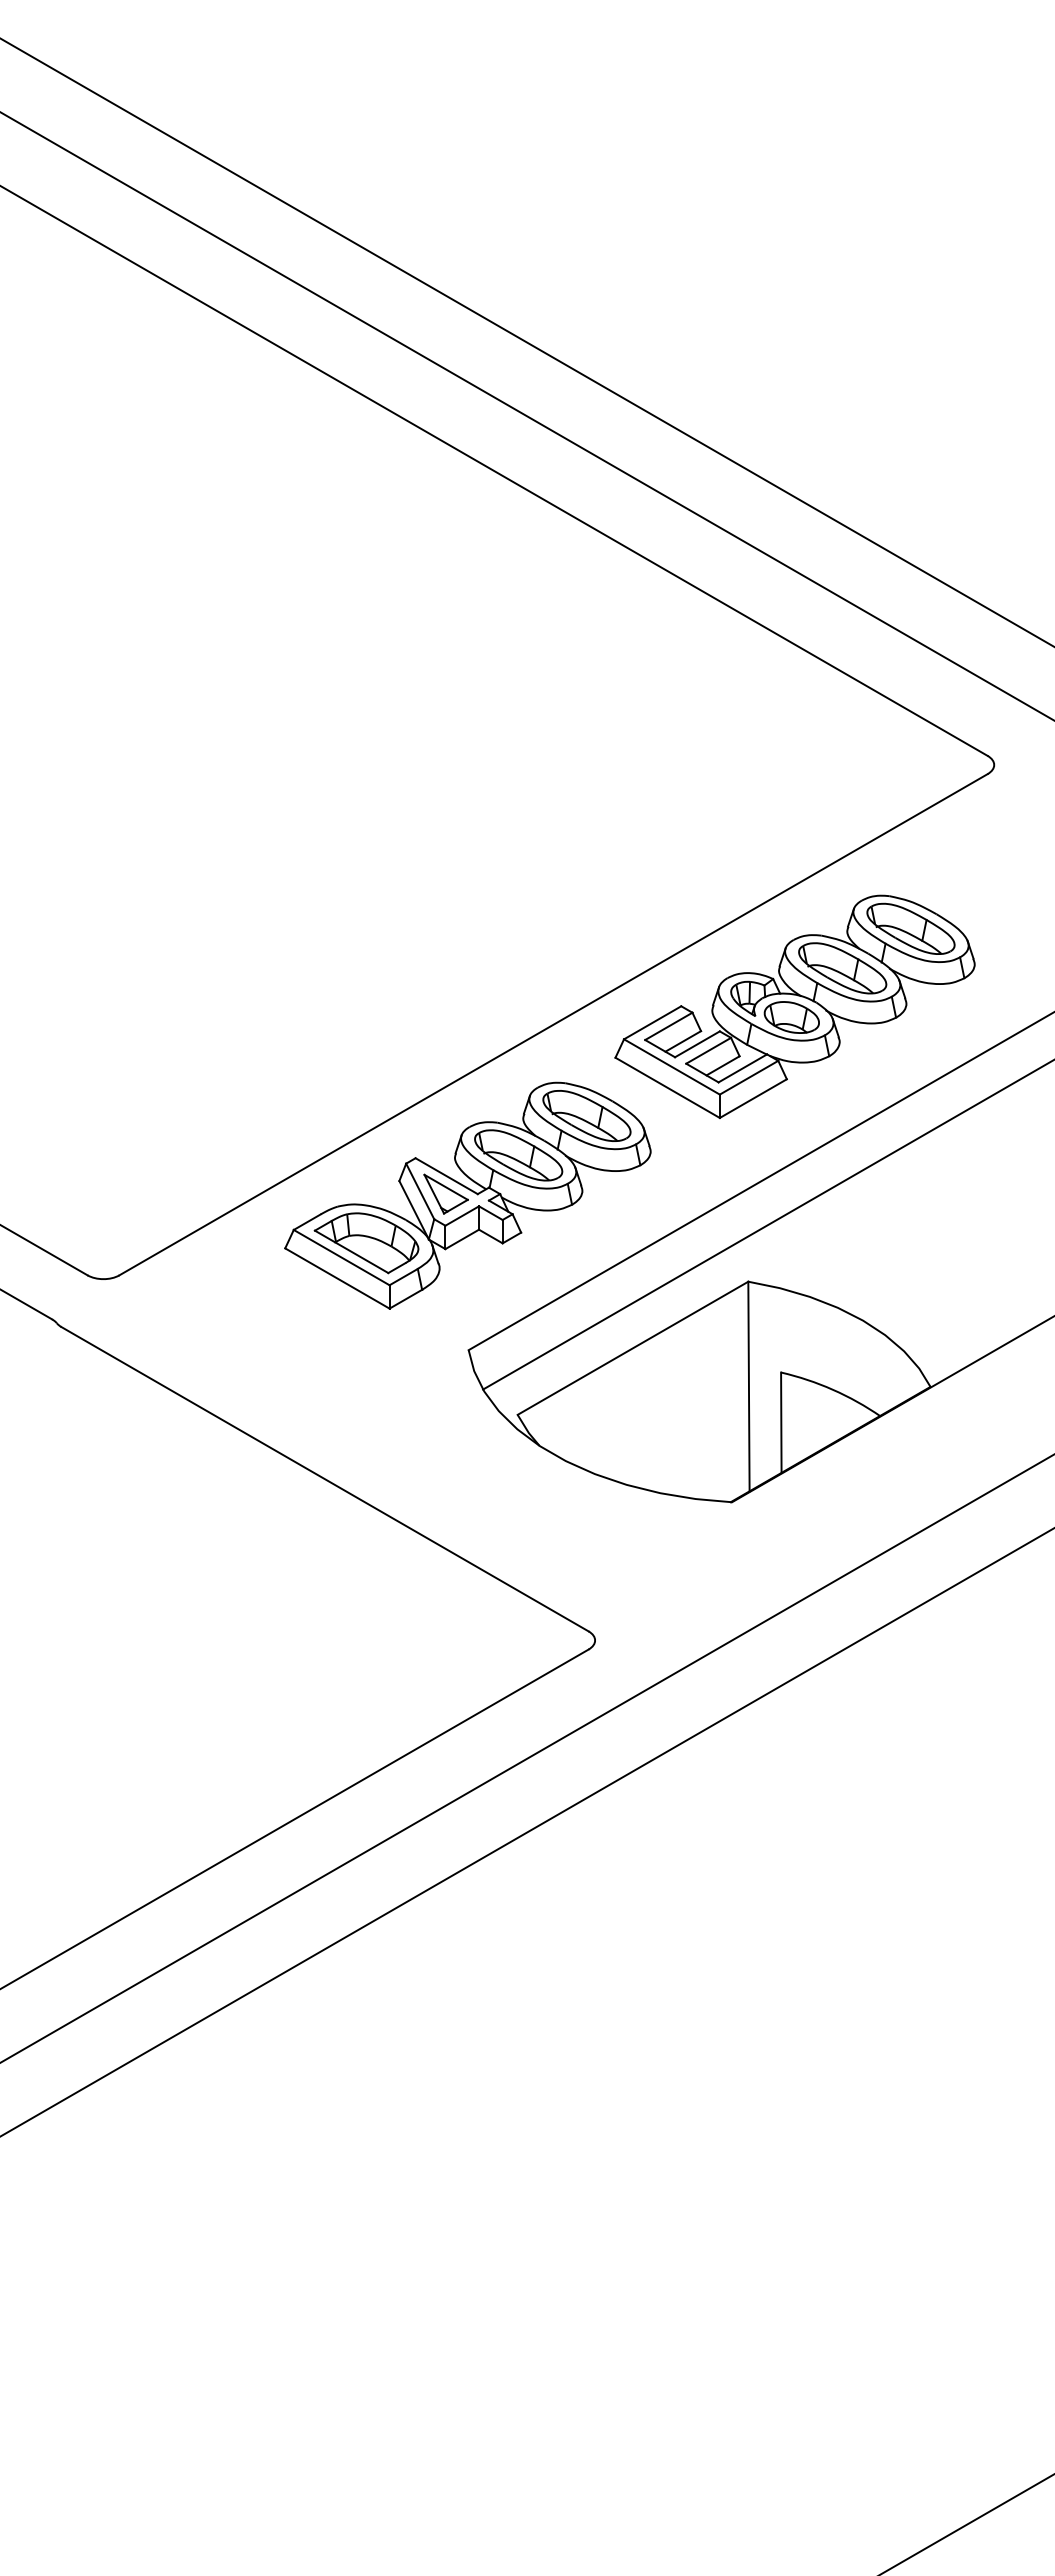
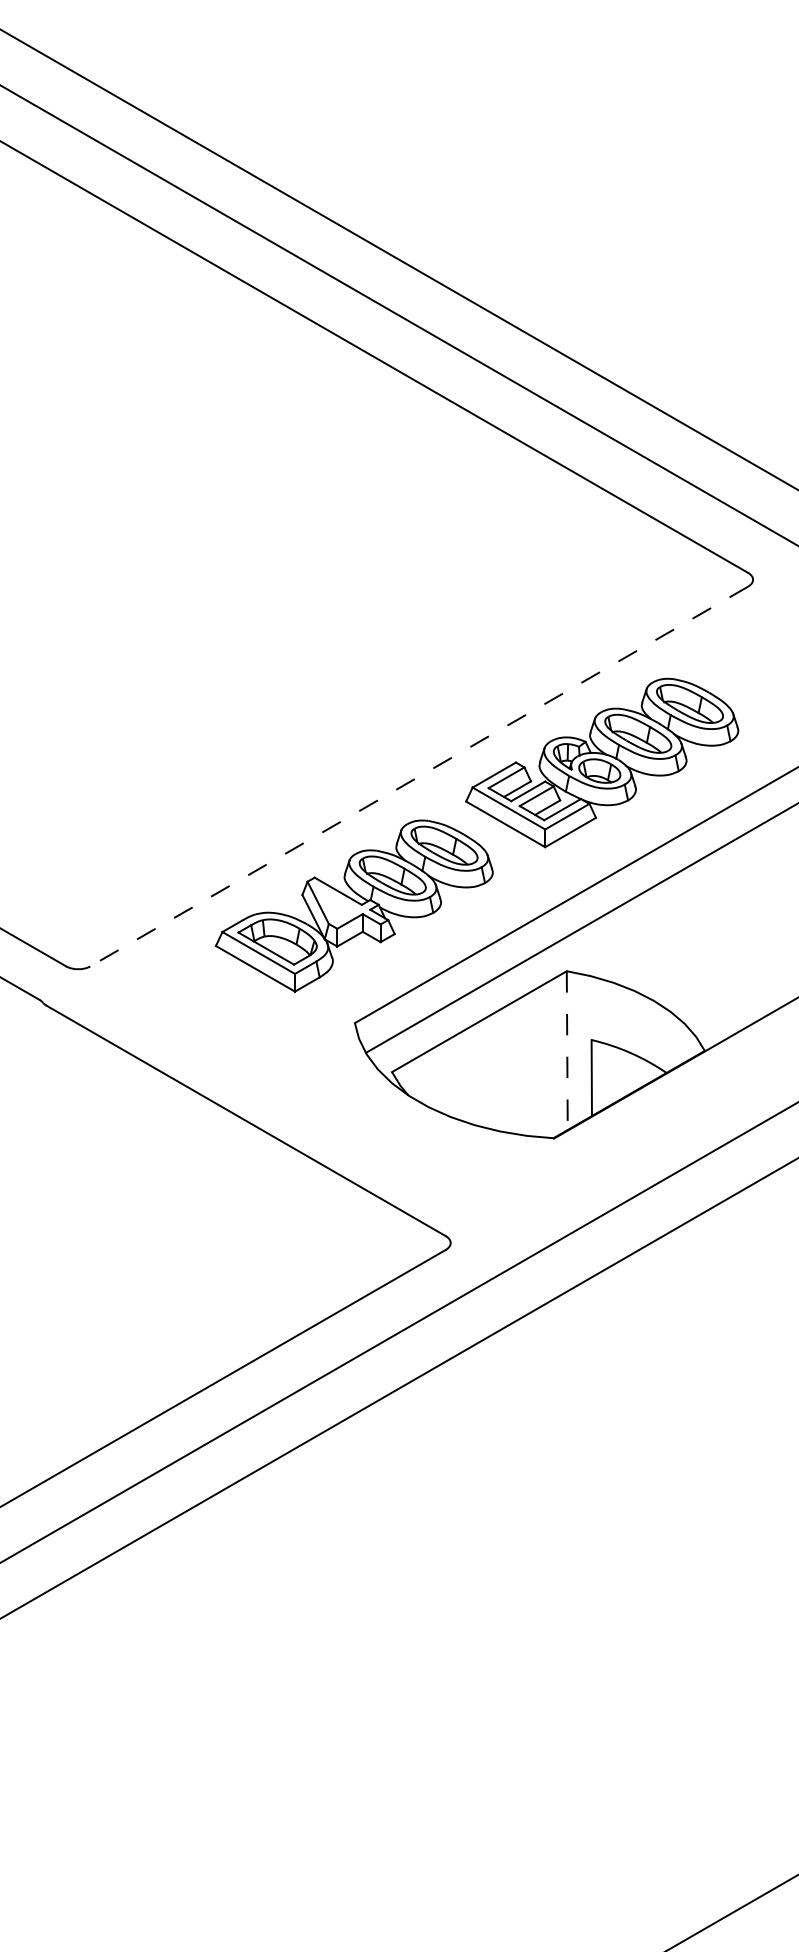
line: (553, 1025) -> (419, 777), solid -> dashed
part: (445, 1193) -> (337, 904), removed
line: (748, 1386) -> (566, 1050), solid -> dashed

